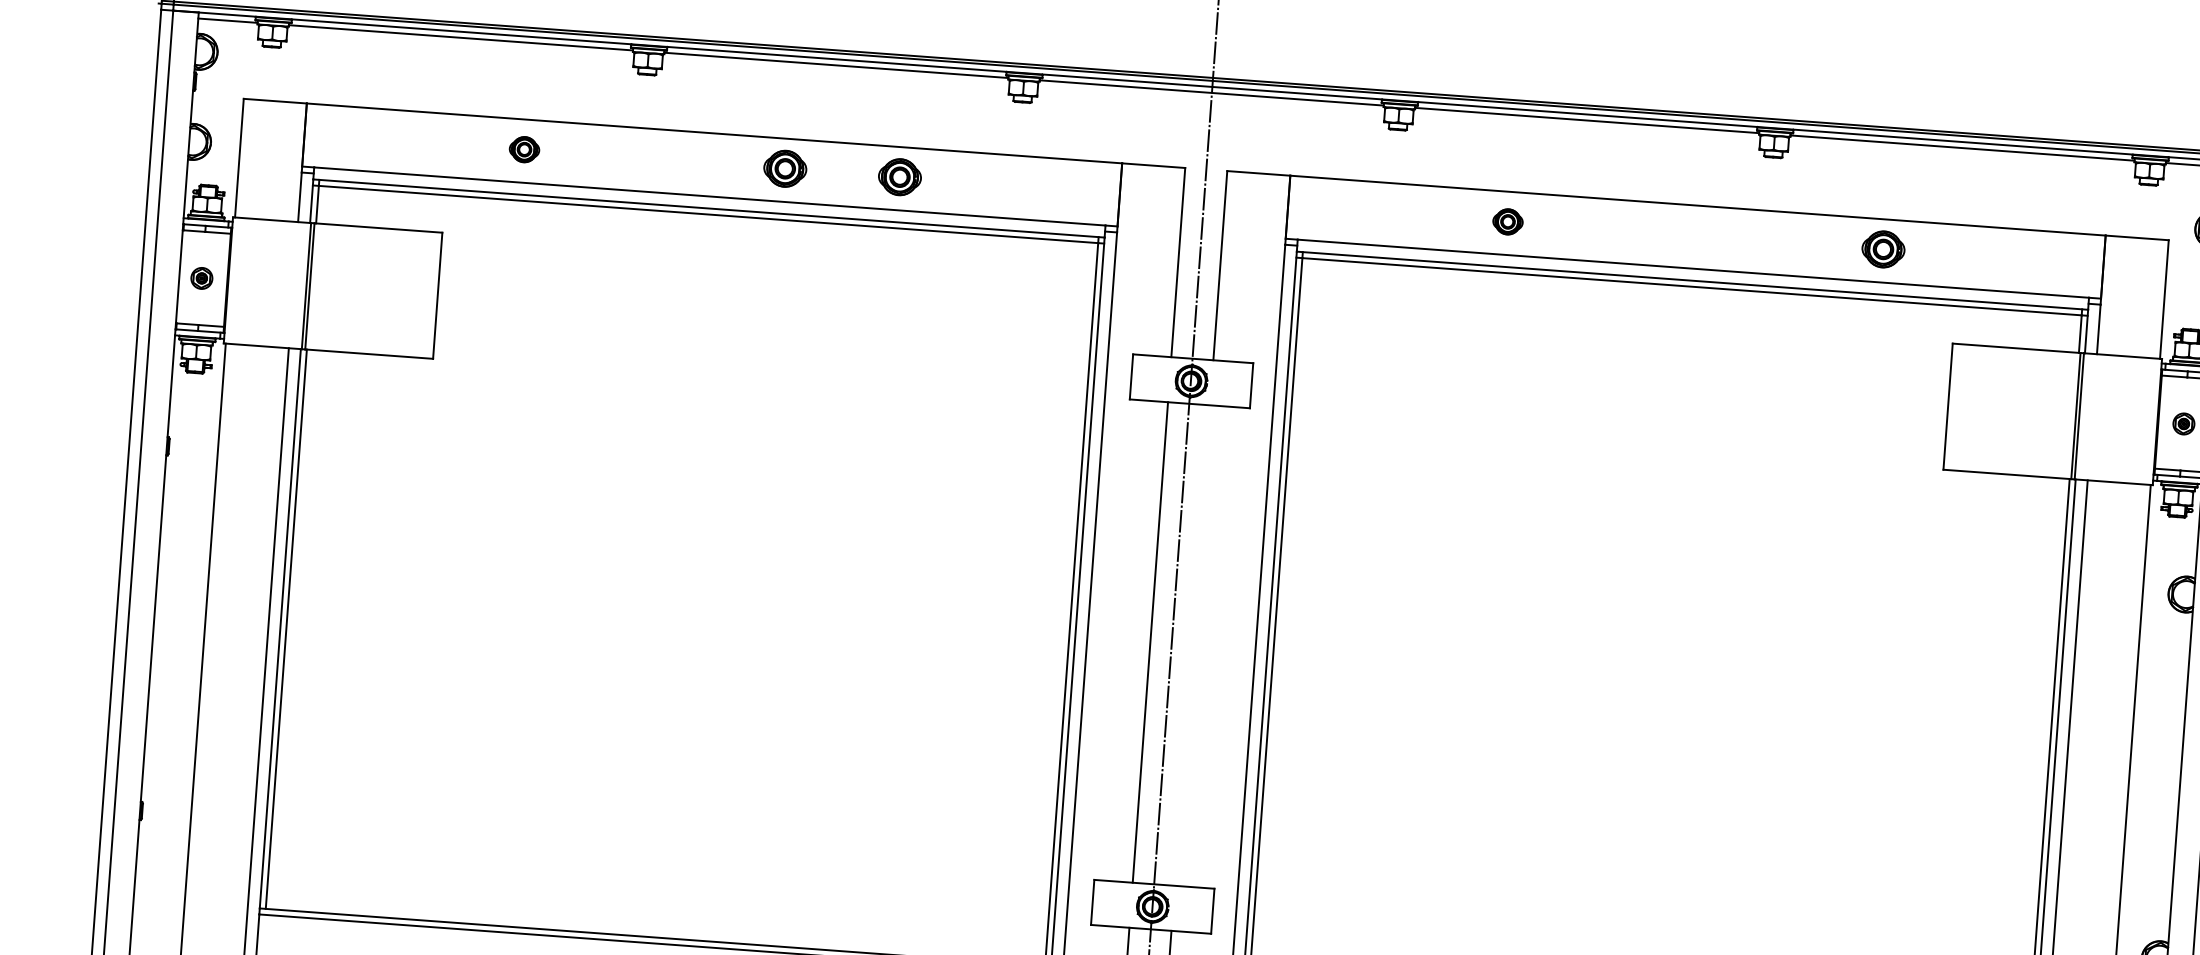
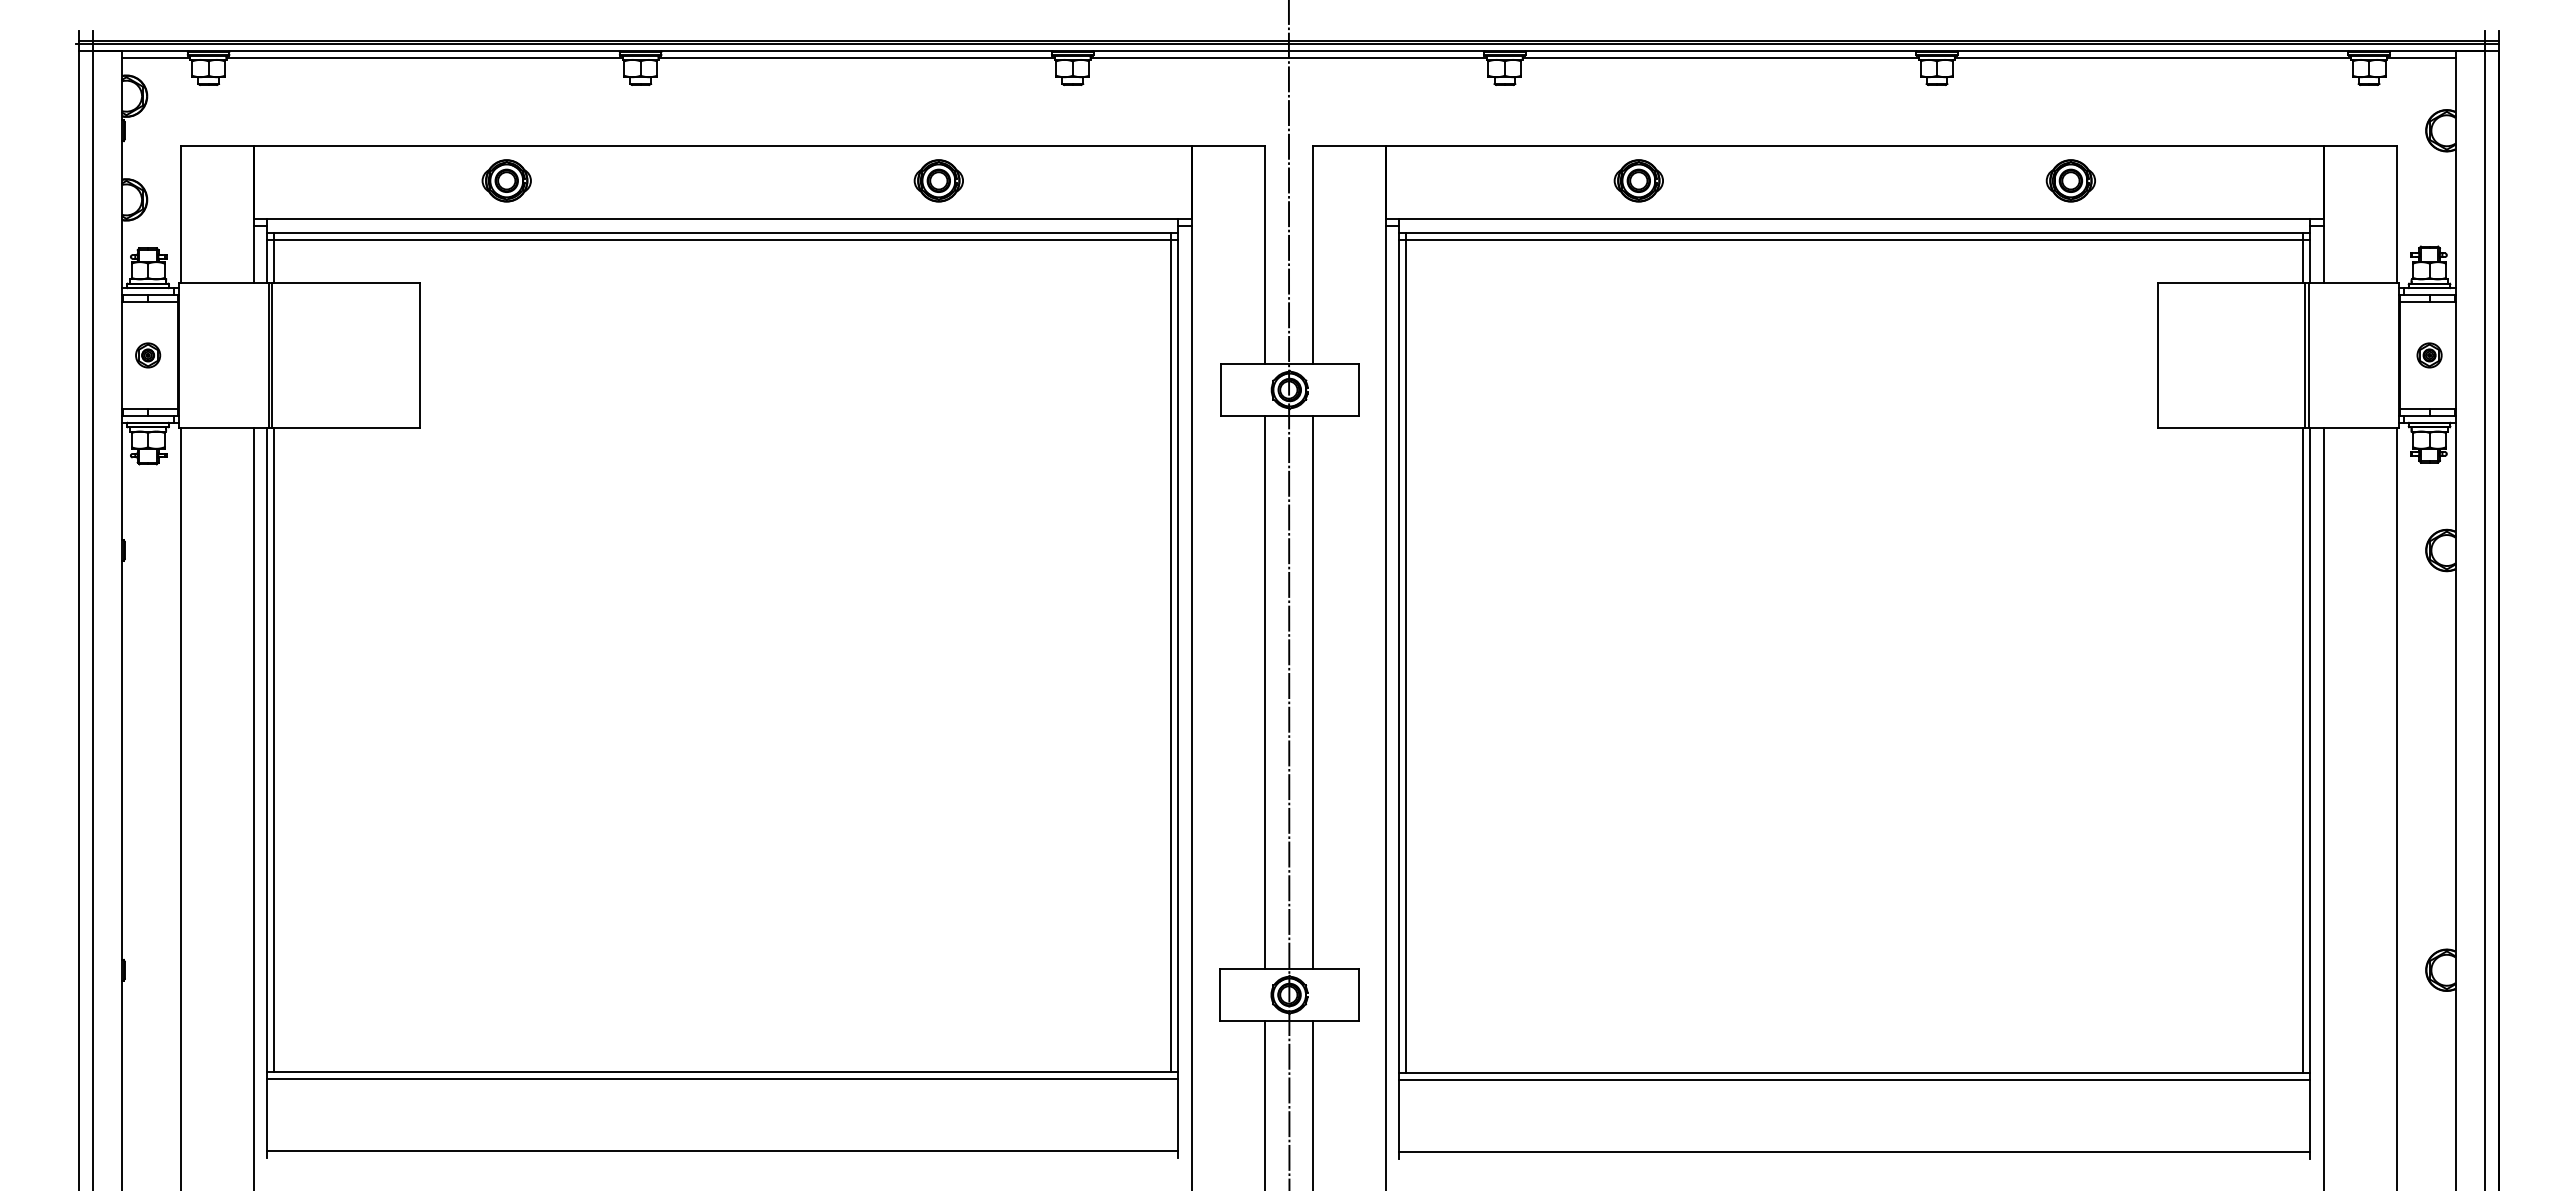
part: (524, 149) -> (506, 180), size x1.43
part: (785, 168) -> (806, 180), removed
part: (1507, 221) -> (1638, 180), size x1.43
line: (1192, 645) -> (1313, 692), added

